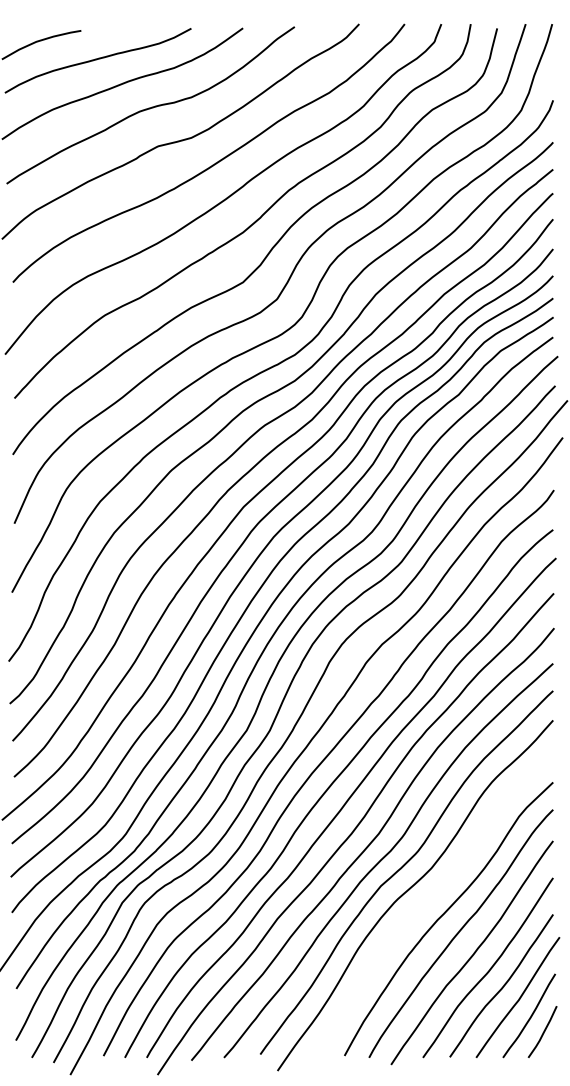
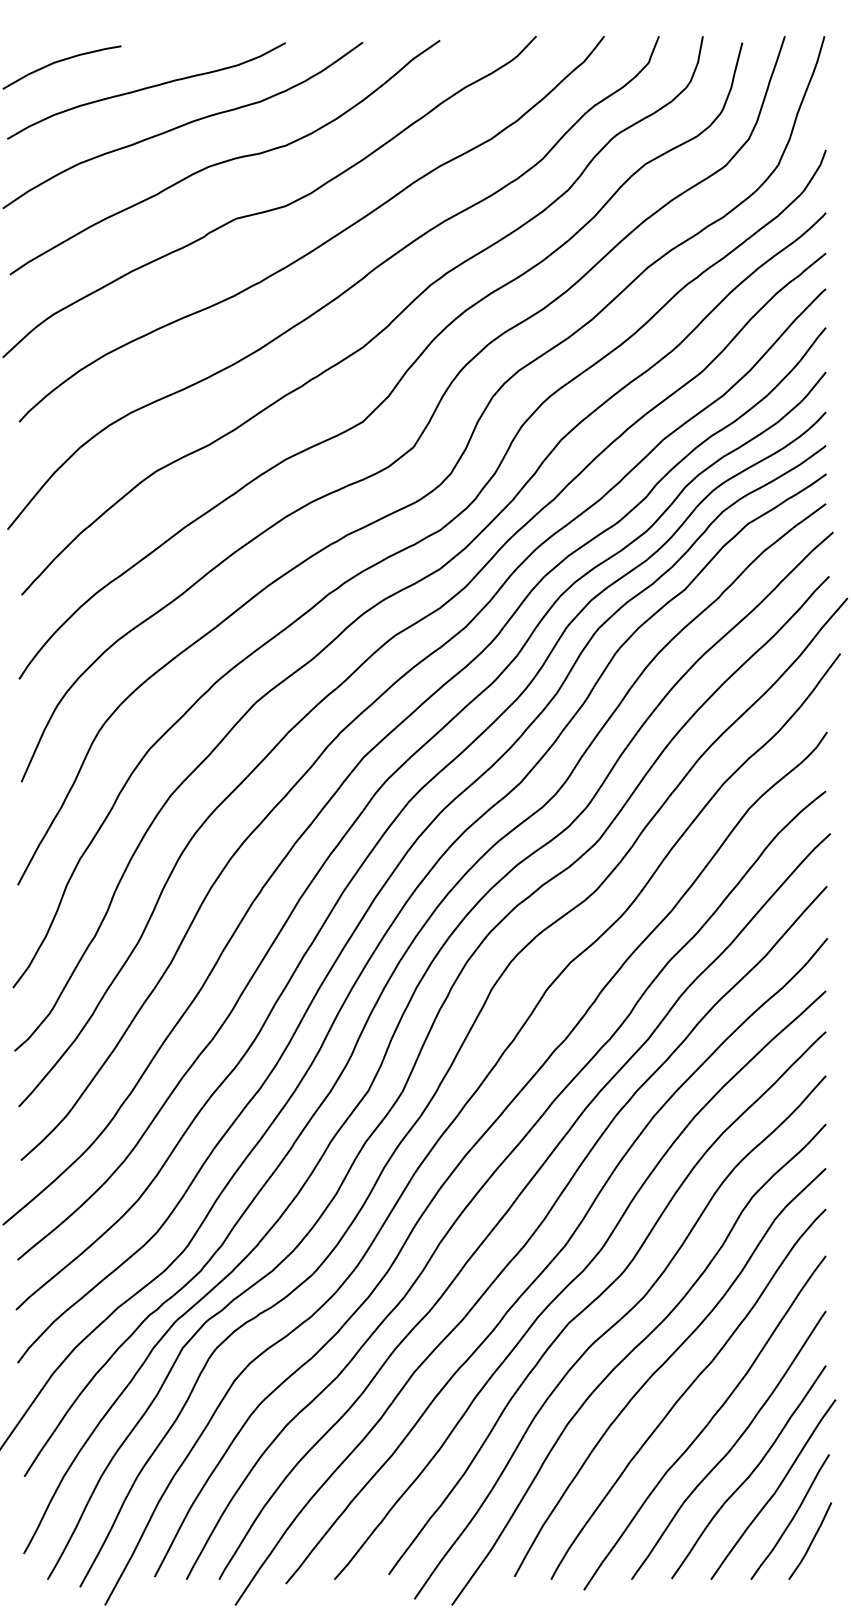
curve: (421, 907) -> (629, 1355), added

